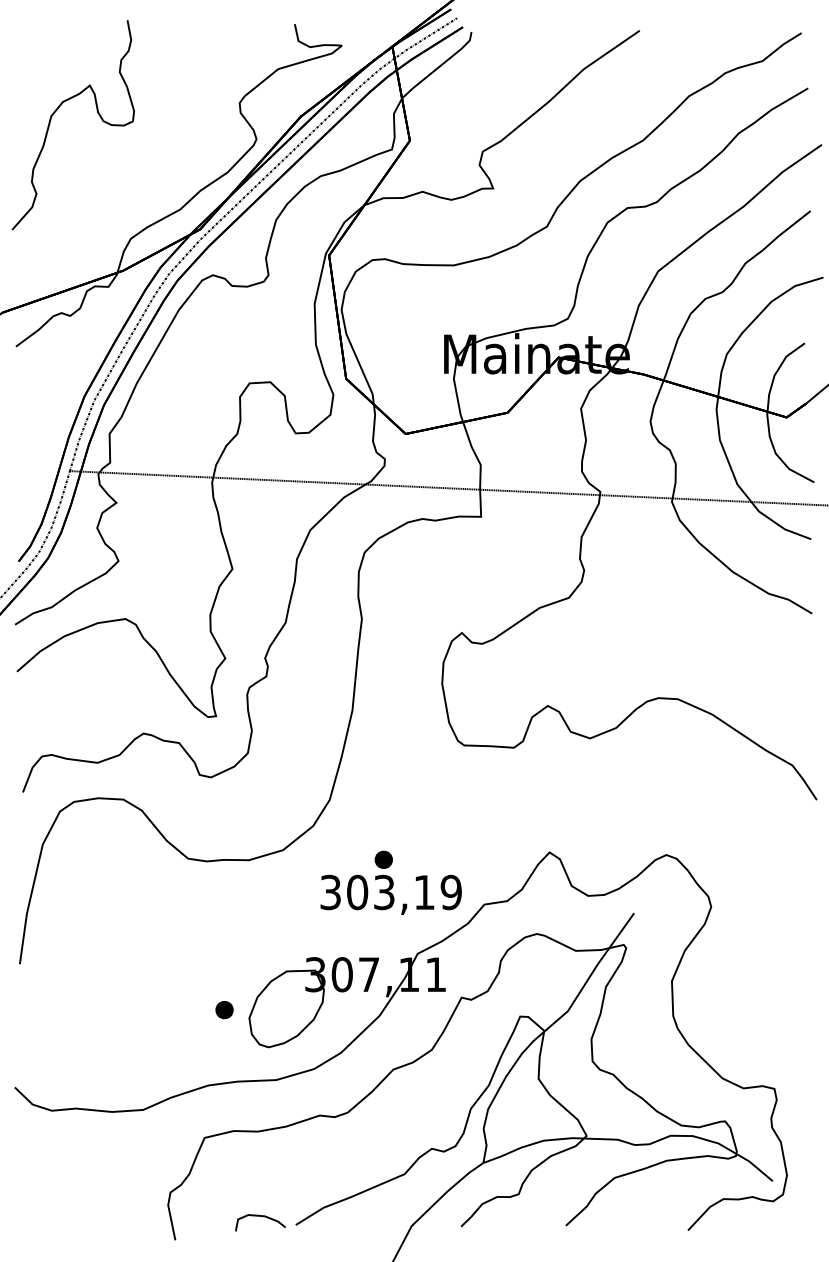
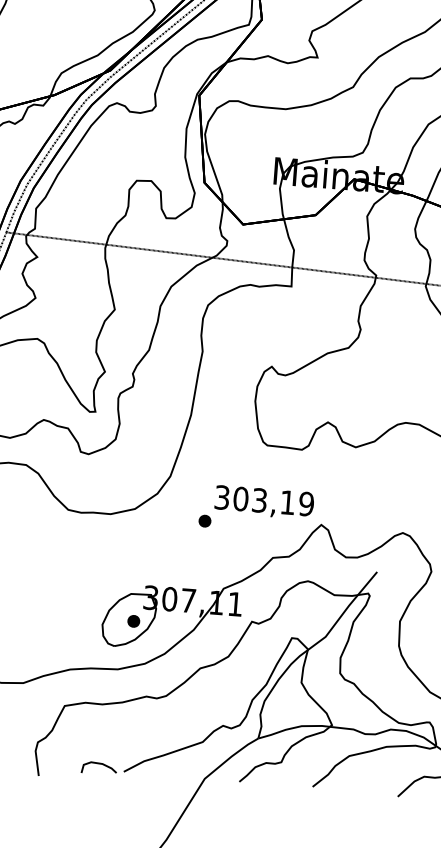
text: (390, 894) -> (263, 502), moved
part: (224, 1010) -> (133, 621), moved

